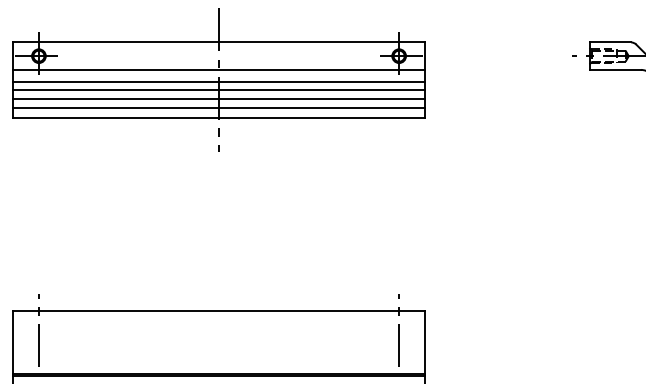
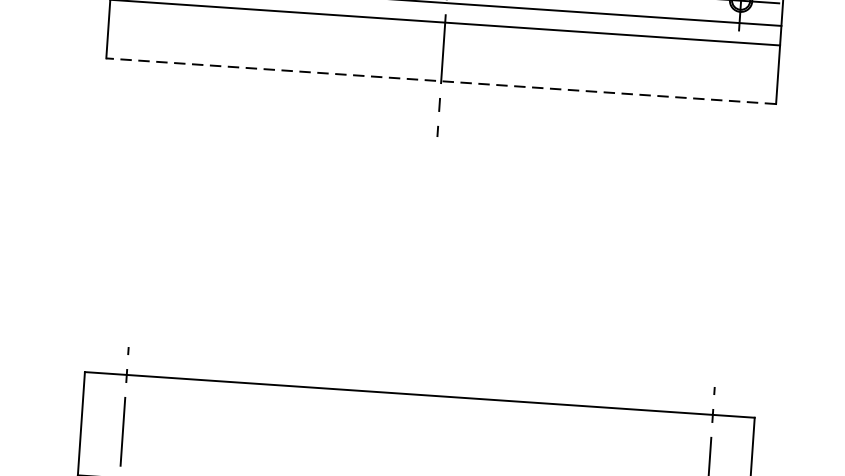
line: (218, 90) -> (443, 36), removed
line: (218, 99) -> (442, 51), removed
line: (218, 107) -> (441, 64), removed
line: (219, 117) -> (441, 80), solid -> dashed

